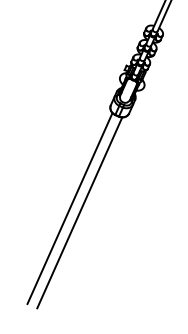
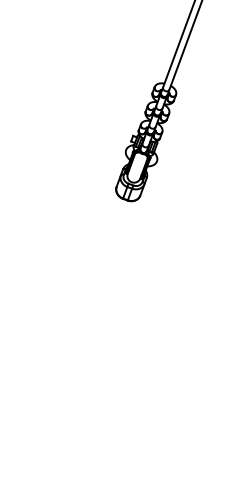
line: (69, 208) -> (73, 319), removed
line: (79, 212) -> (86, 324), removed

